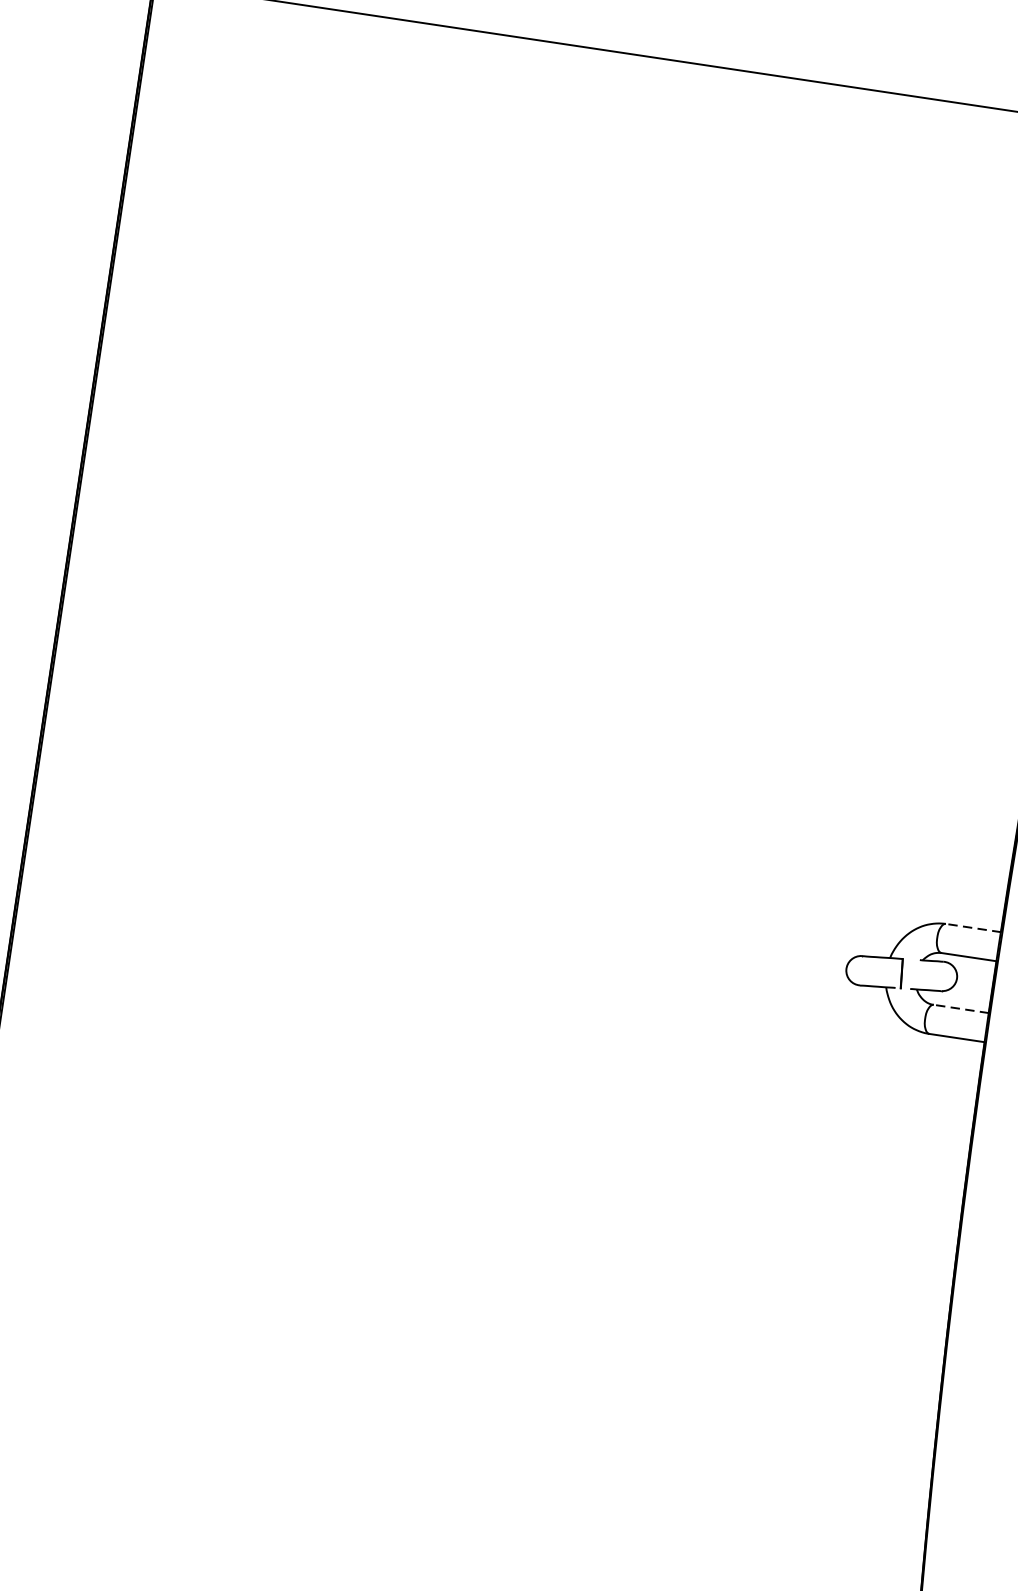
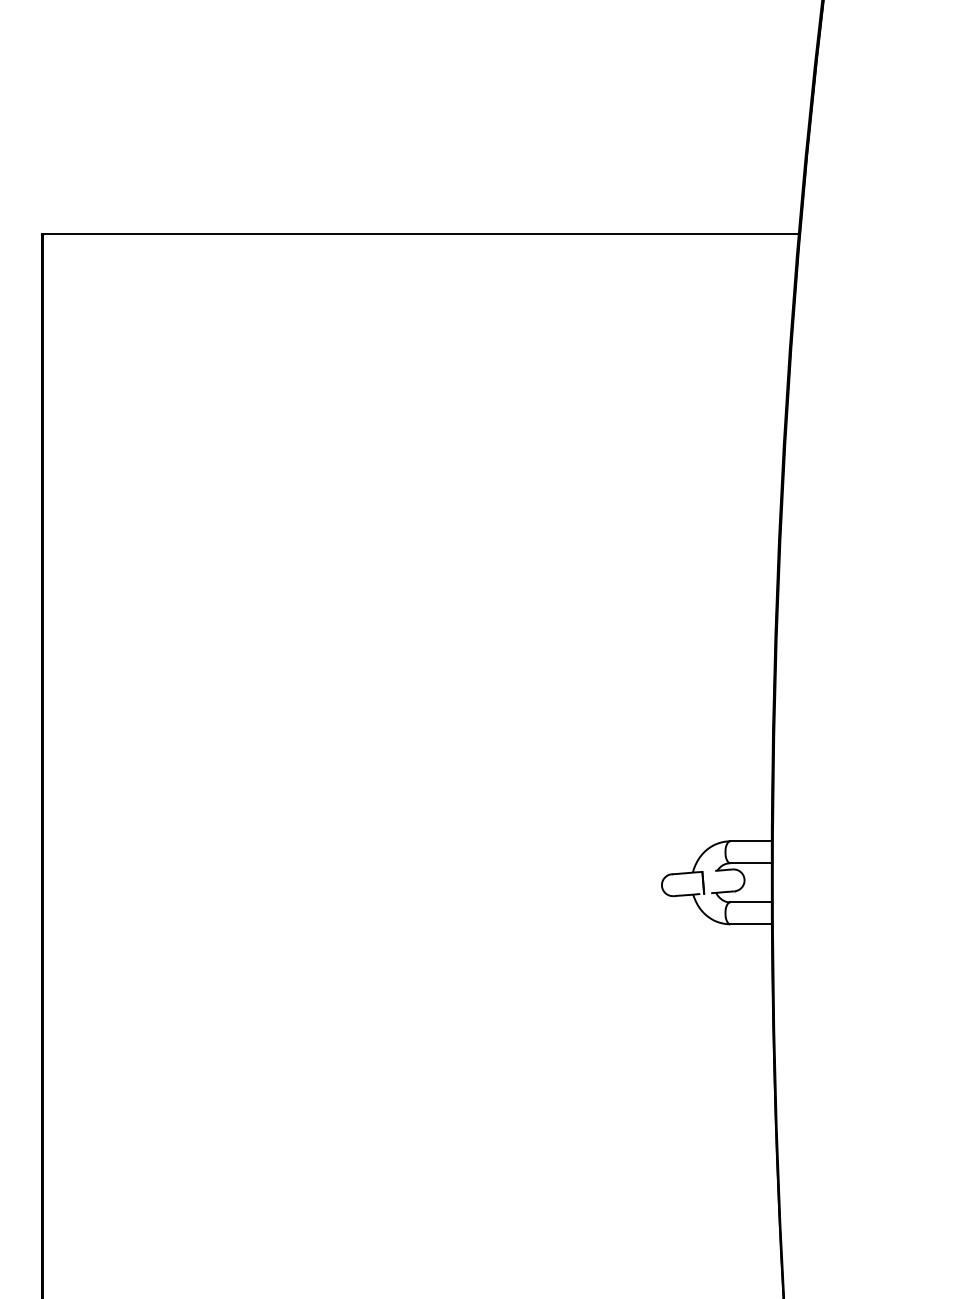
line: (973, 928) -> (751, 841), dashed -> solid
line: (961, 1009) -> (751, 902), dashed -> solid

